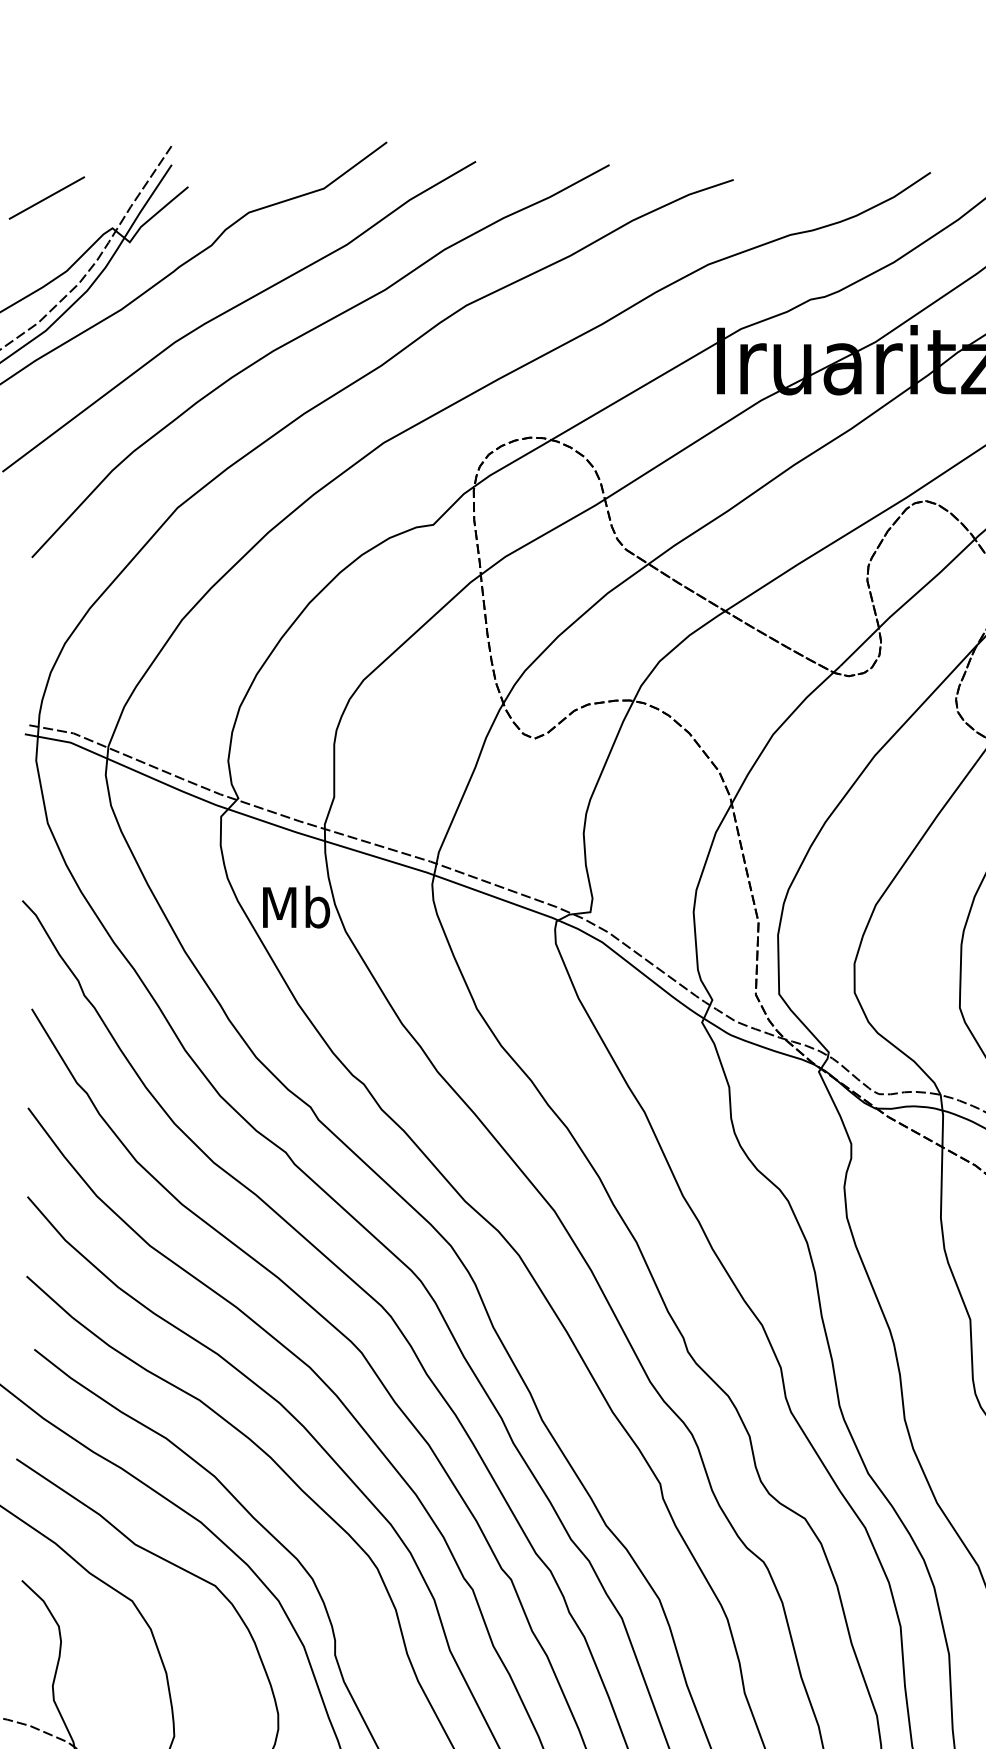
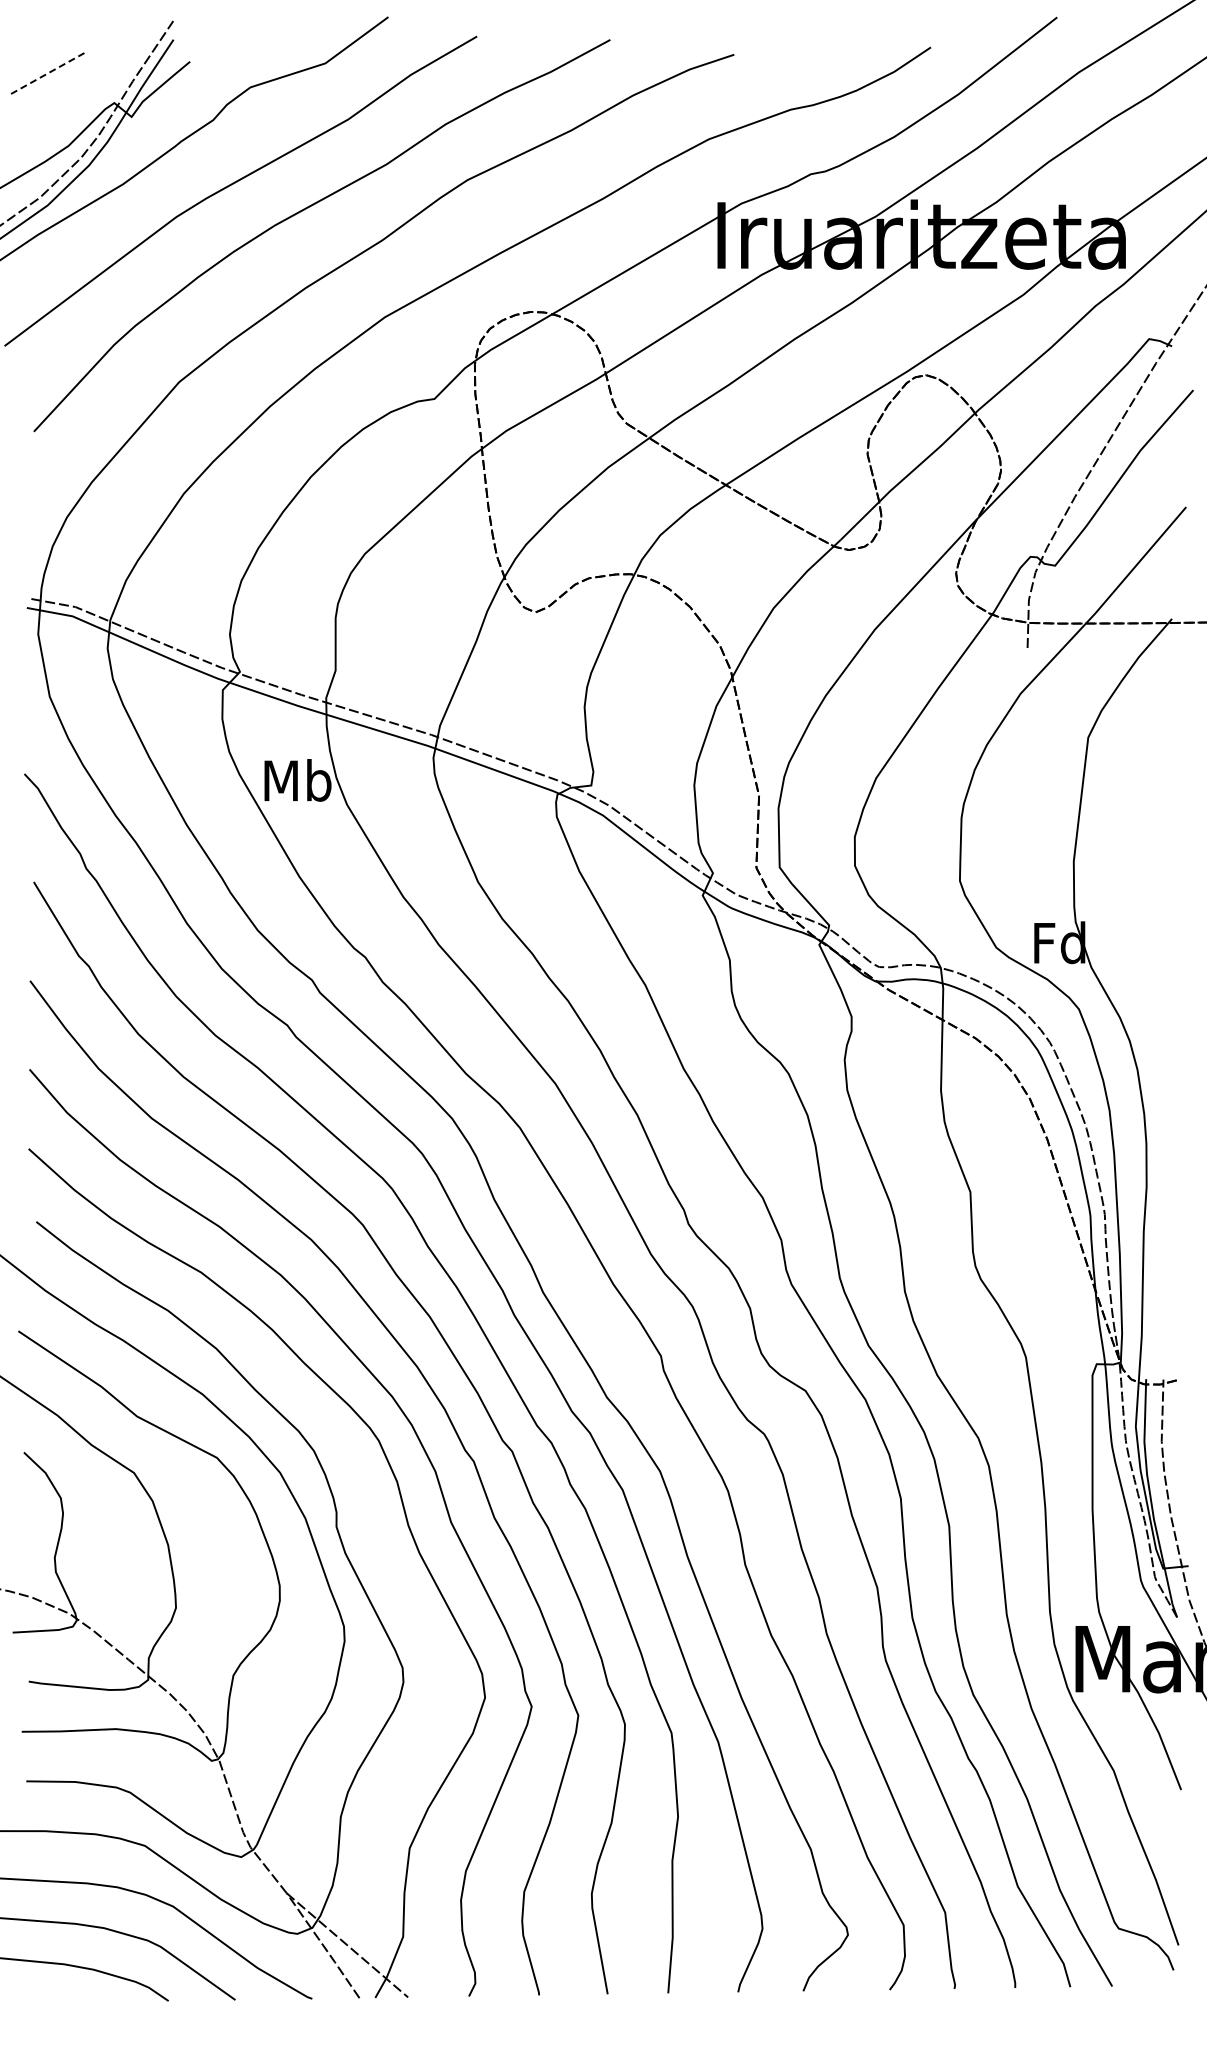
line: (47, 197) -> (49, 72), solid -> dashed

